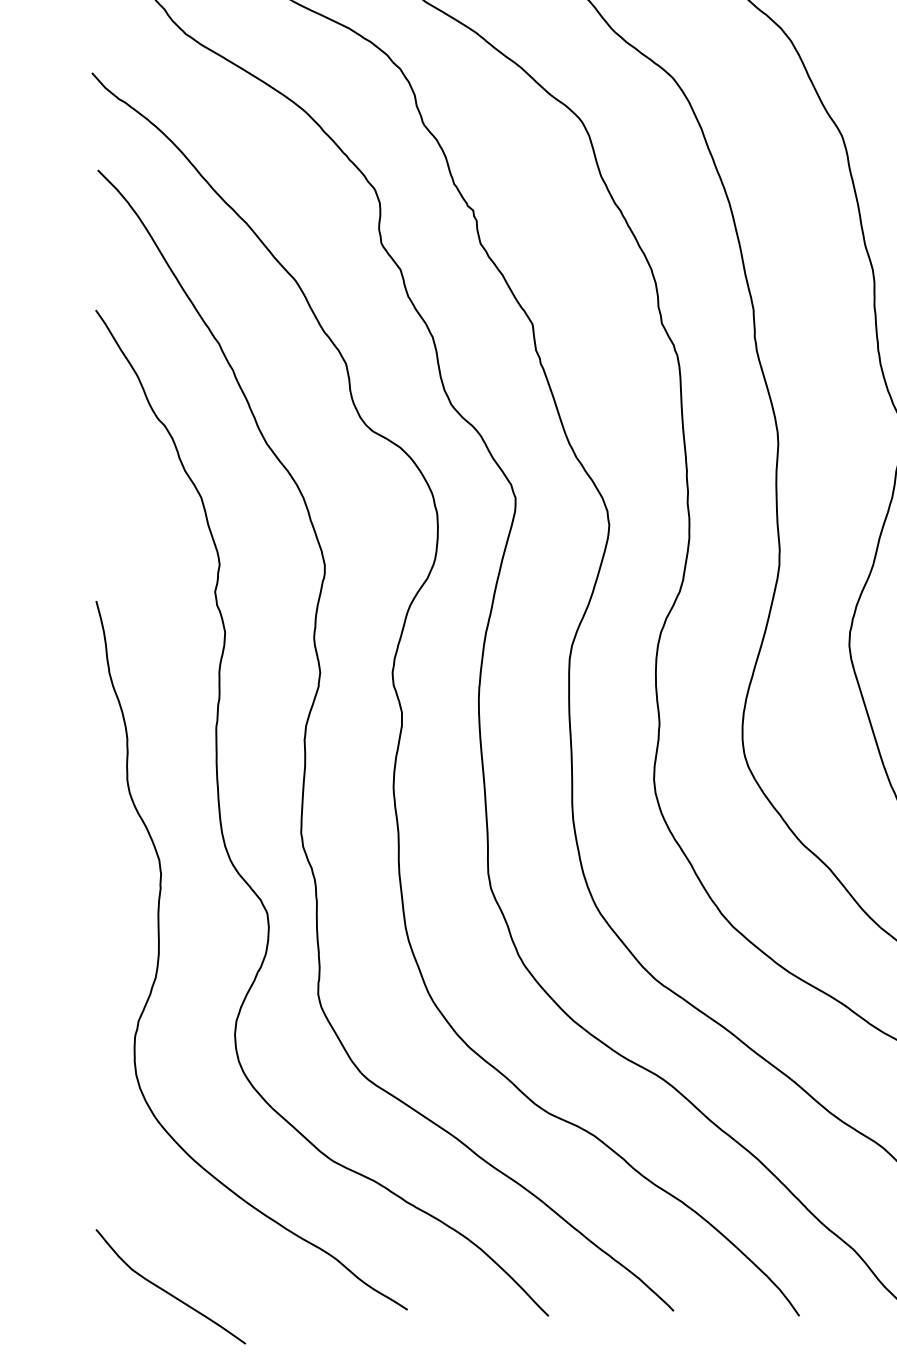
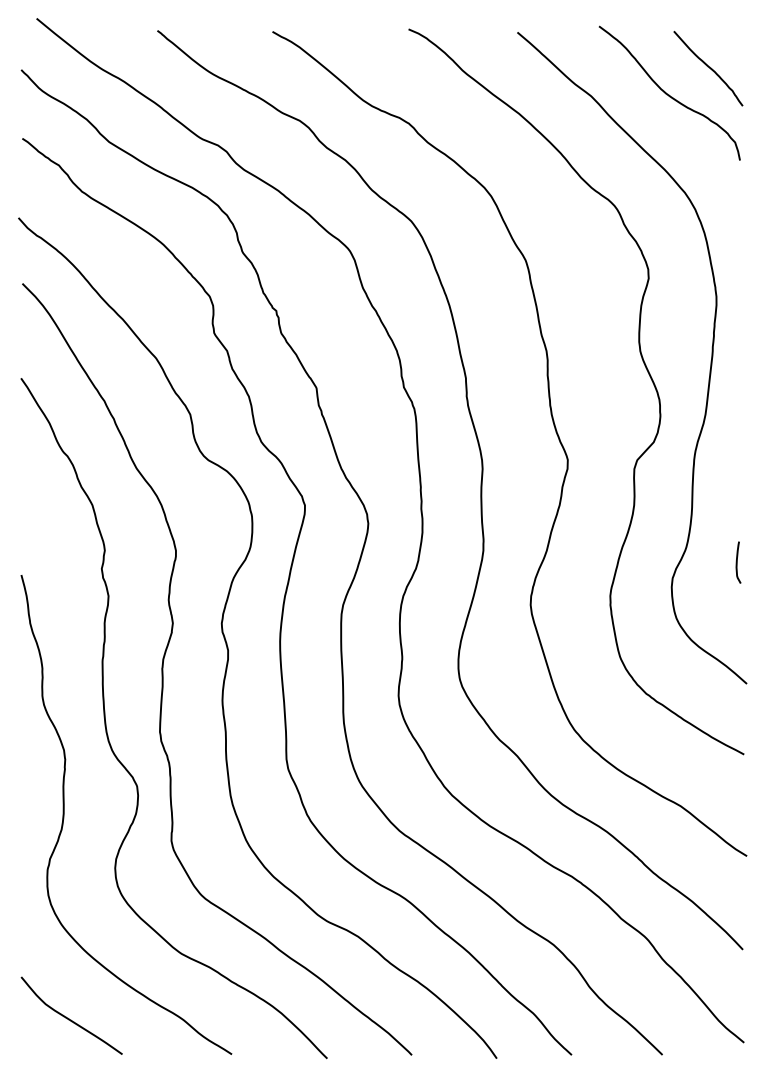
curve: (167, 1290) -> (69, 1018), moved

